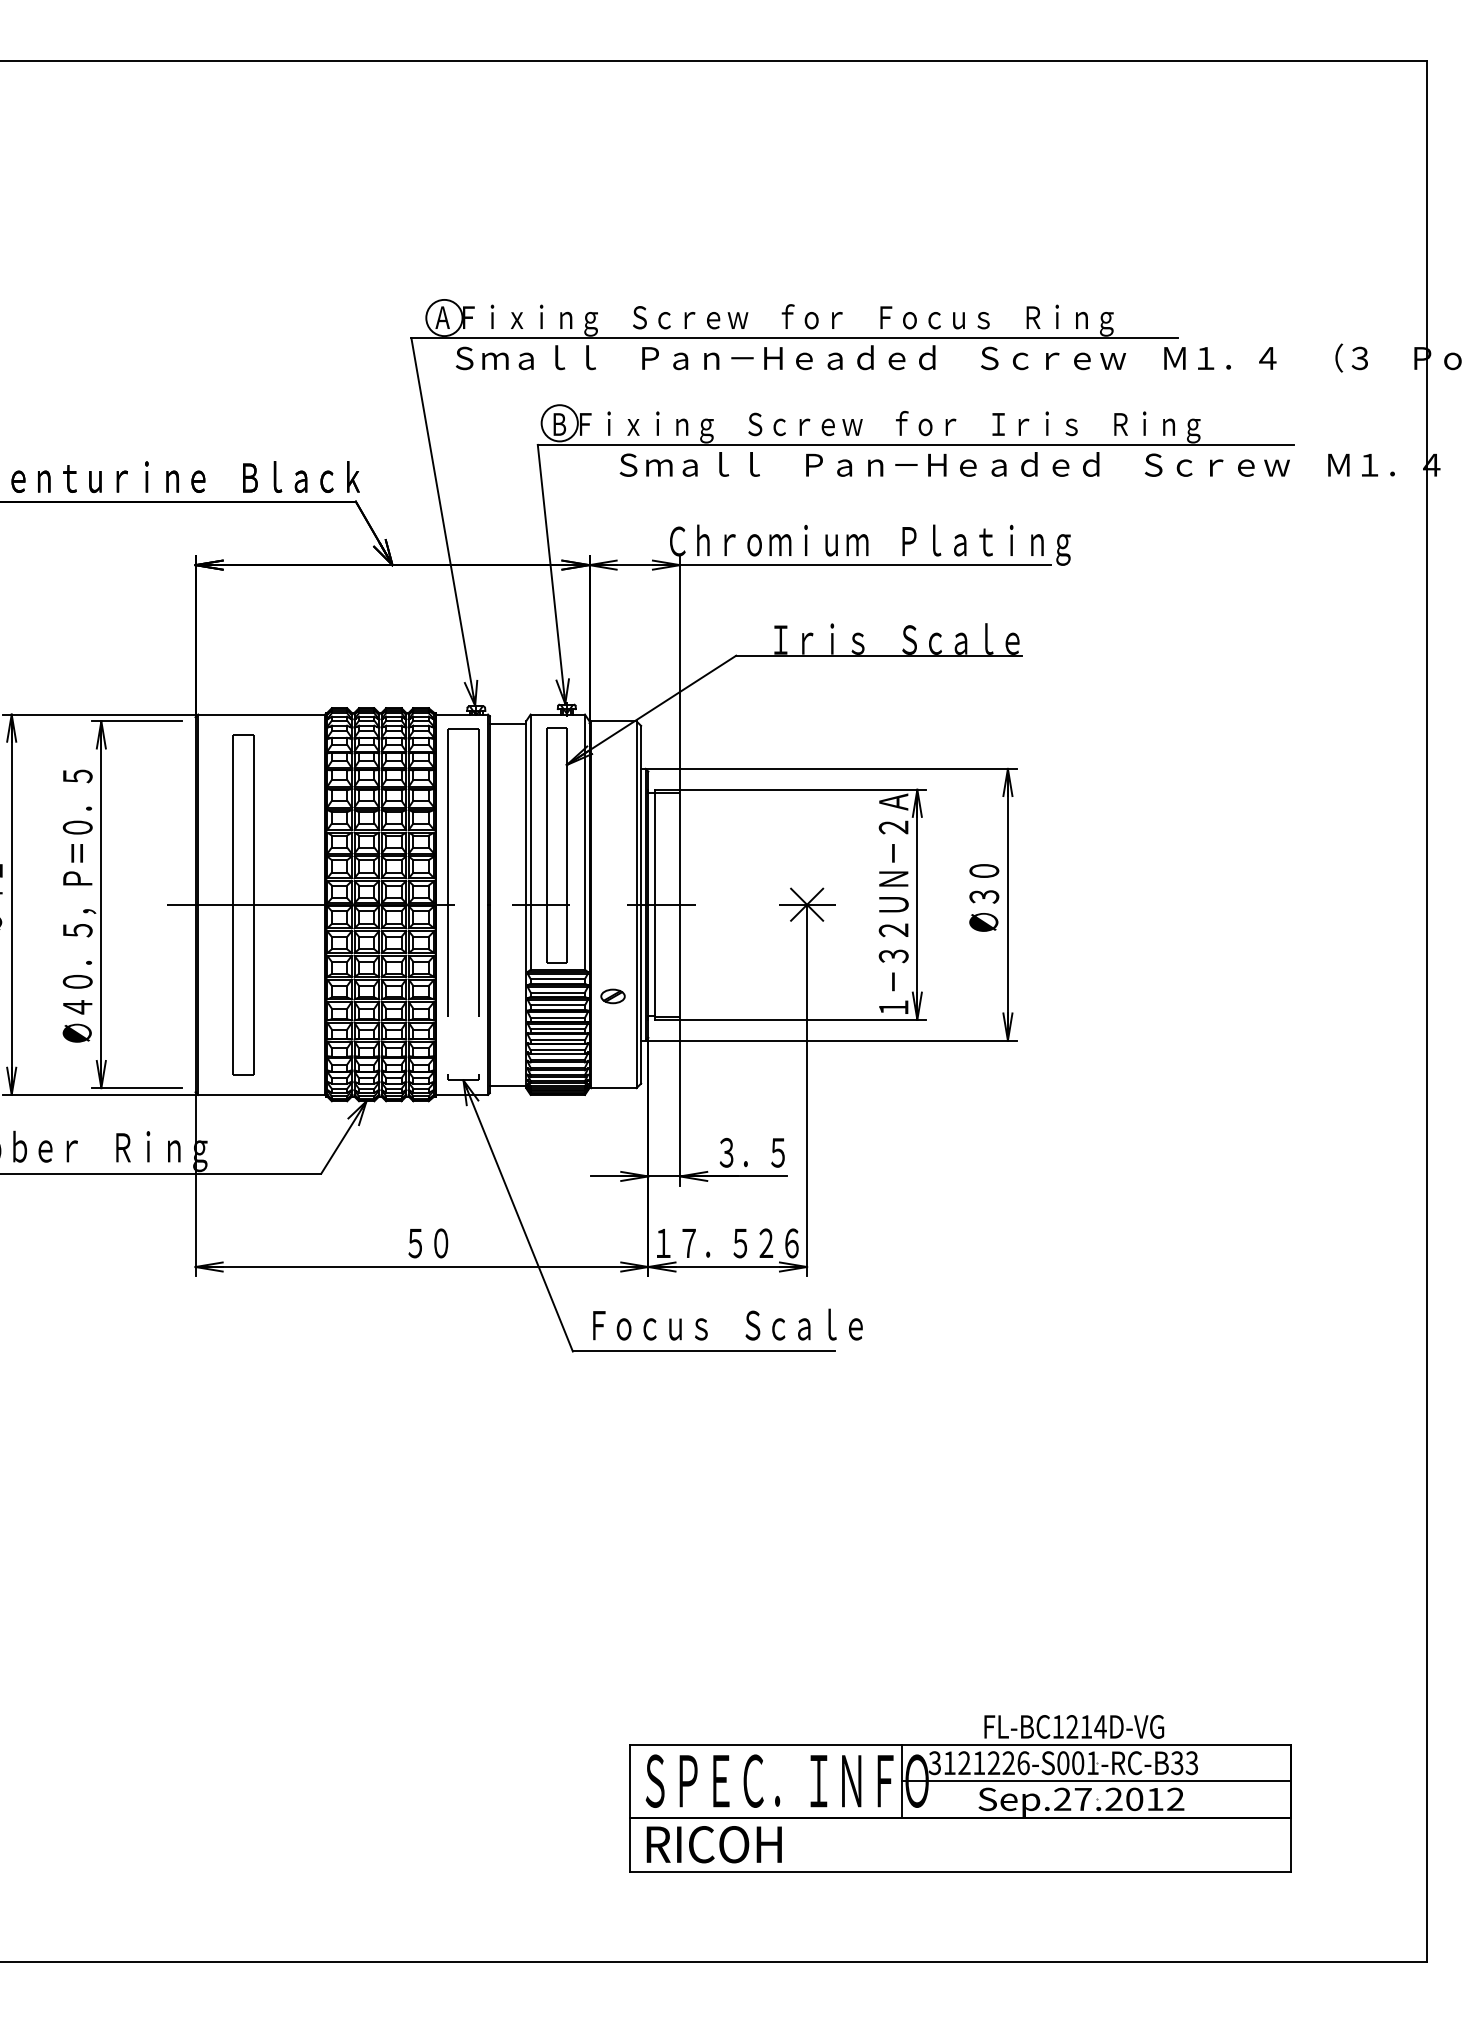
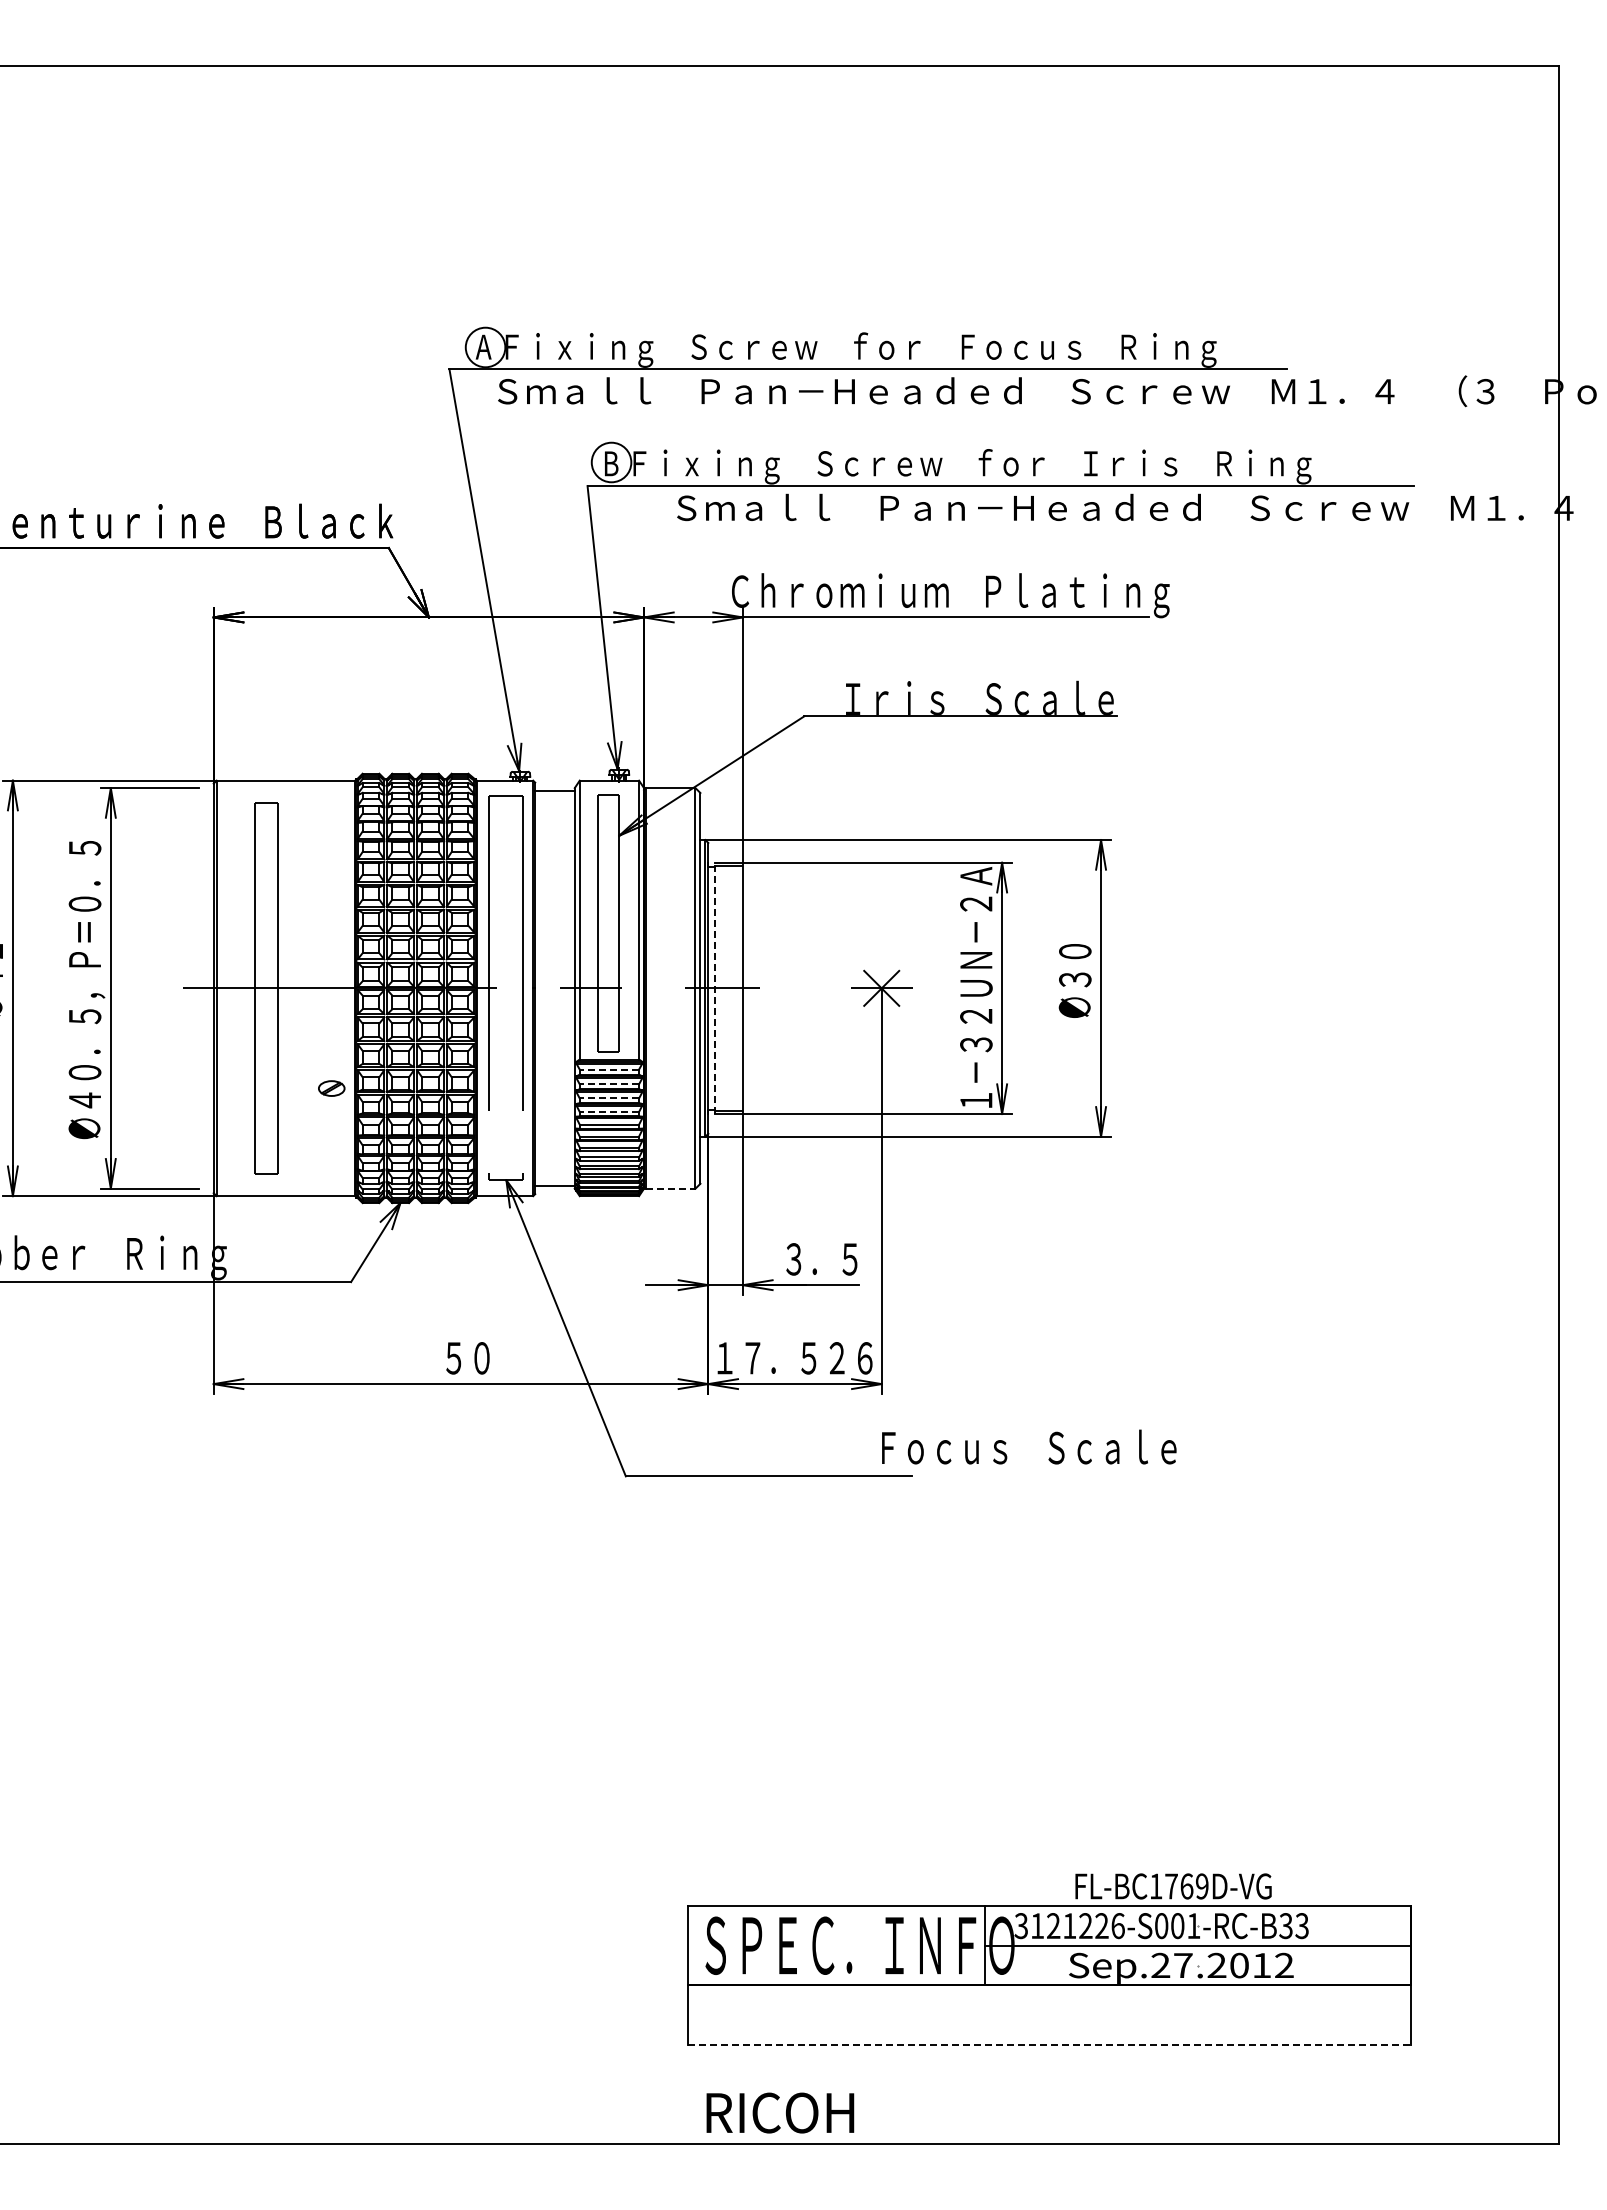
line: (654, 904) -> (715, 988), solid -> dashed
line: (557, 978) -> (609, 1069), solid -> dashed
line: (557, 992) -> (609, 1084), solid -> dashed
part: (612, 996) -> (331, 1088), moved
line: (557, 1005) -> (609, 1098), solid -> dashed
line: (557, 1017) -> (609, 1111), solid -> dashed
line: (613, 1087) -> (670, 1188), solid -> dashed
text: (728, 1324) -> (1029, 1446), moved
text: (1087, 1726) -> (1187, 1886), FL-BC1214D-VG -> FL-BC1769D-VG
text: (714, 1844) -> (780, 2112), moved
line: (960, 1871) -> (1049, 2044), solid -> dashed

